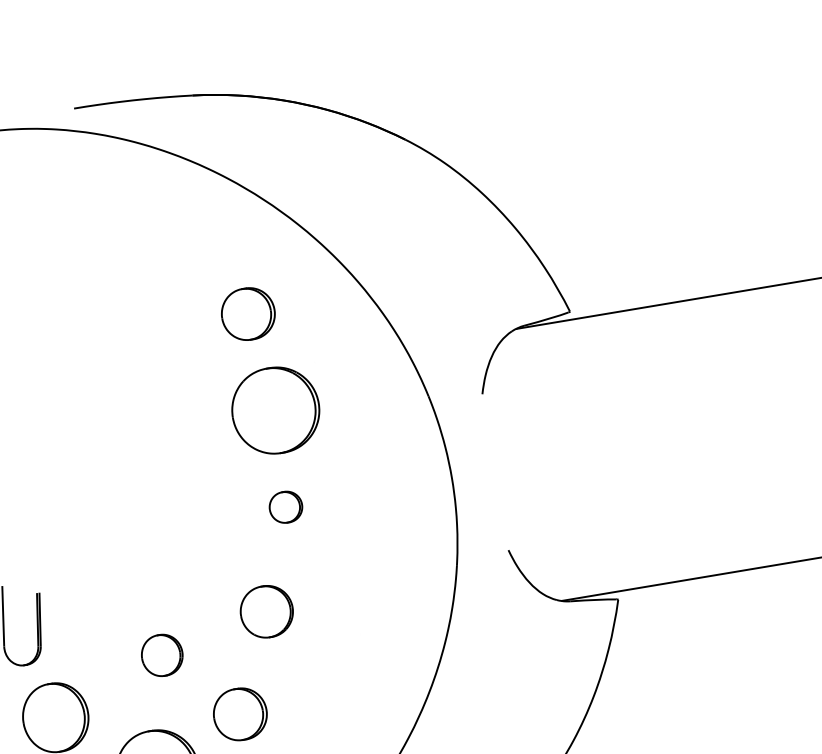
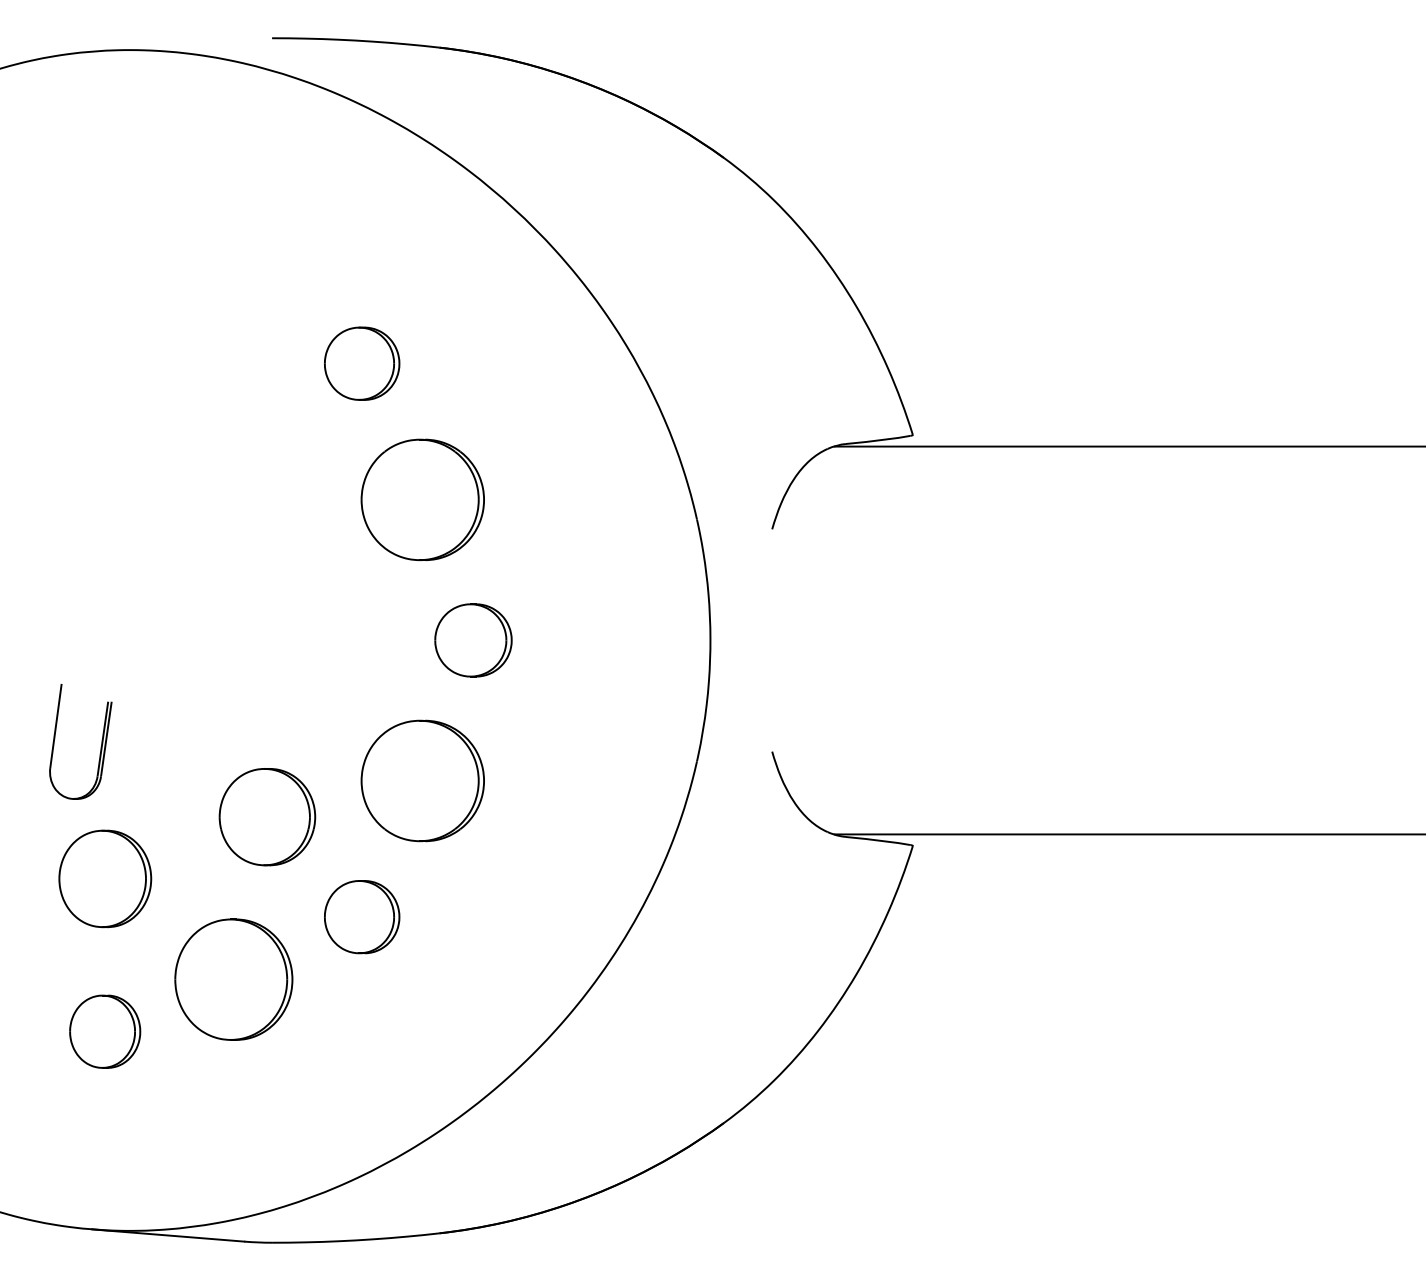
part: (248, 313) -> (362, 363), moved
part: (275, 410) -> (422, 499), moved
part: (286, 507) -> (473, 640), size x1.67
part: (266, 611) -> (422, 780), size x1.67
part: (162, 655) -> (267, 817), size x1.67

